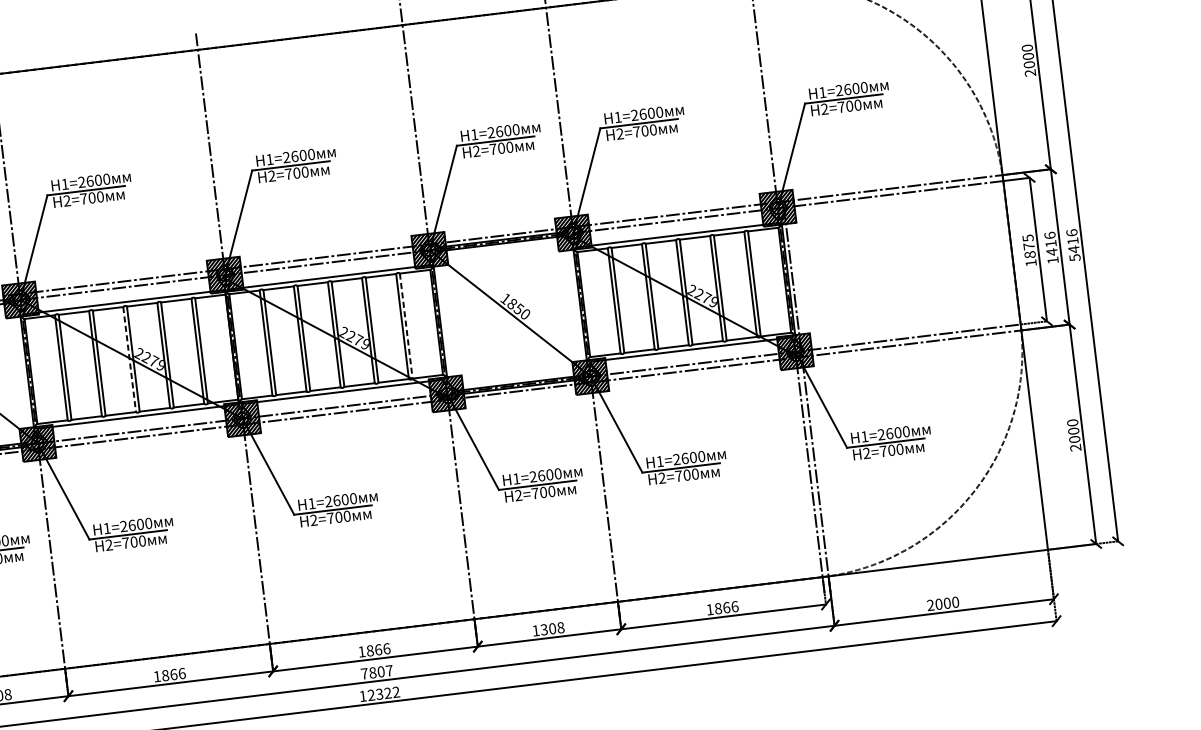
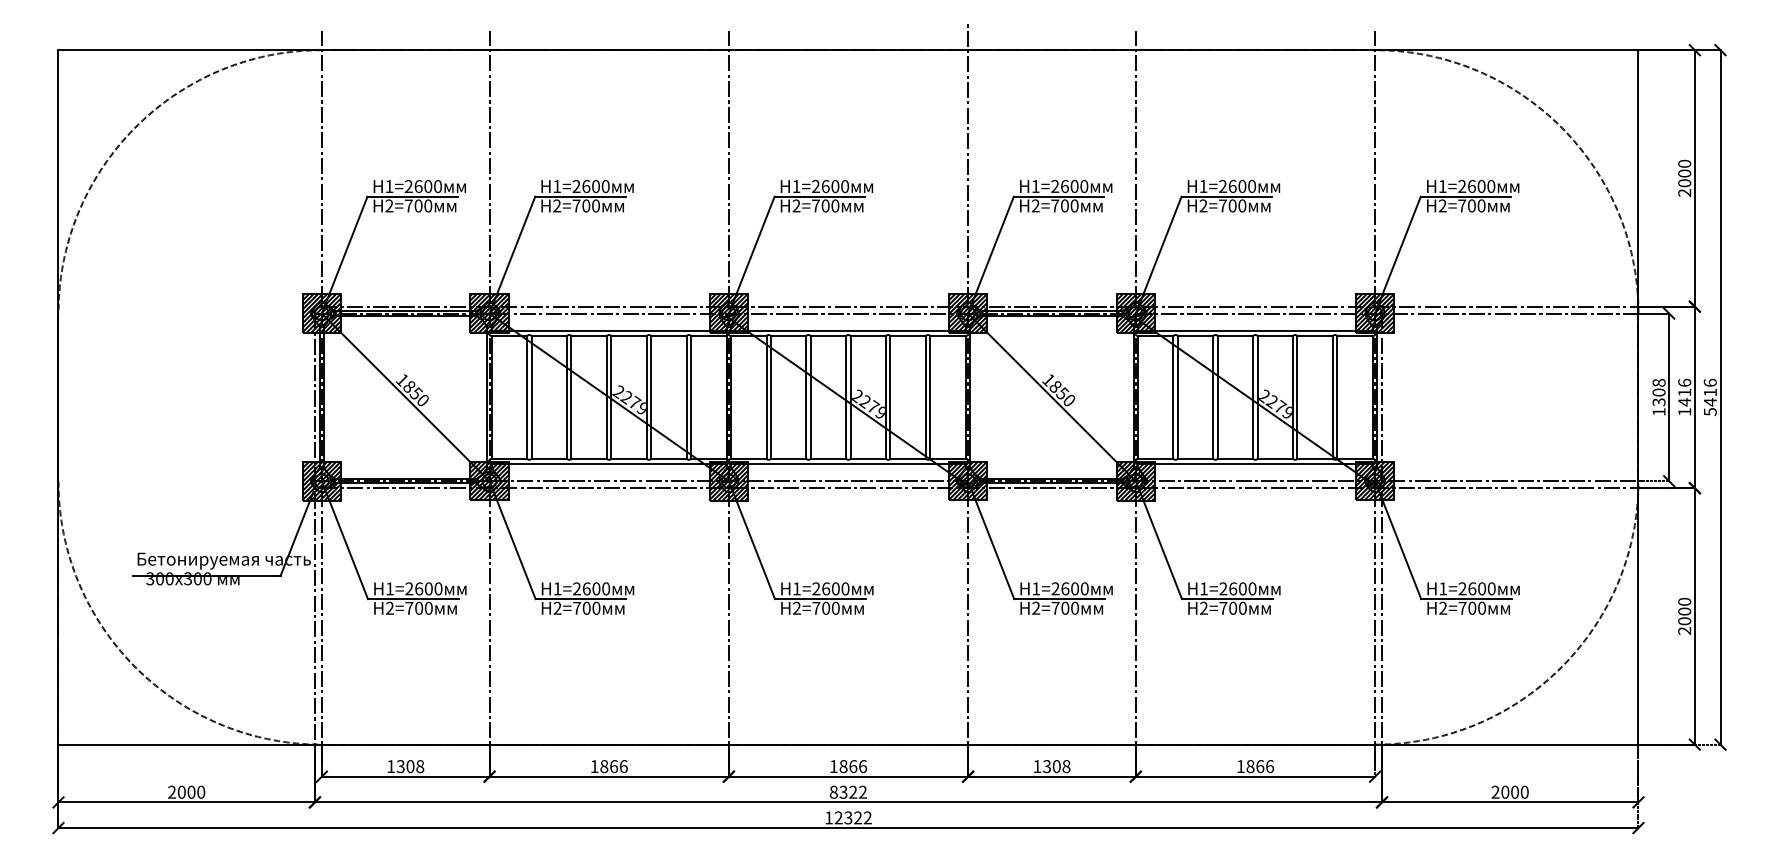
text: (1028, 246) -> (1658, 392), 1875 -> 1308
line: (406, 326) -> (930, 397), dashed -> solid
line: (129, 359) -> (606, 397), dashed -> solid
text: (376, 671) -> (847, 791), 7807 -> 8322

